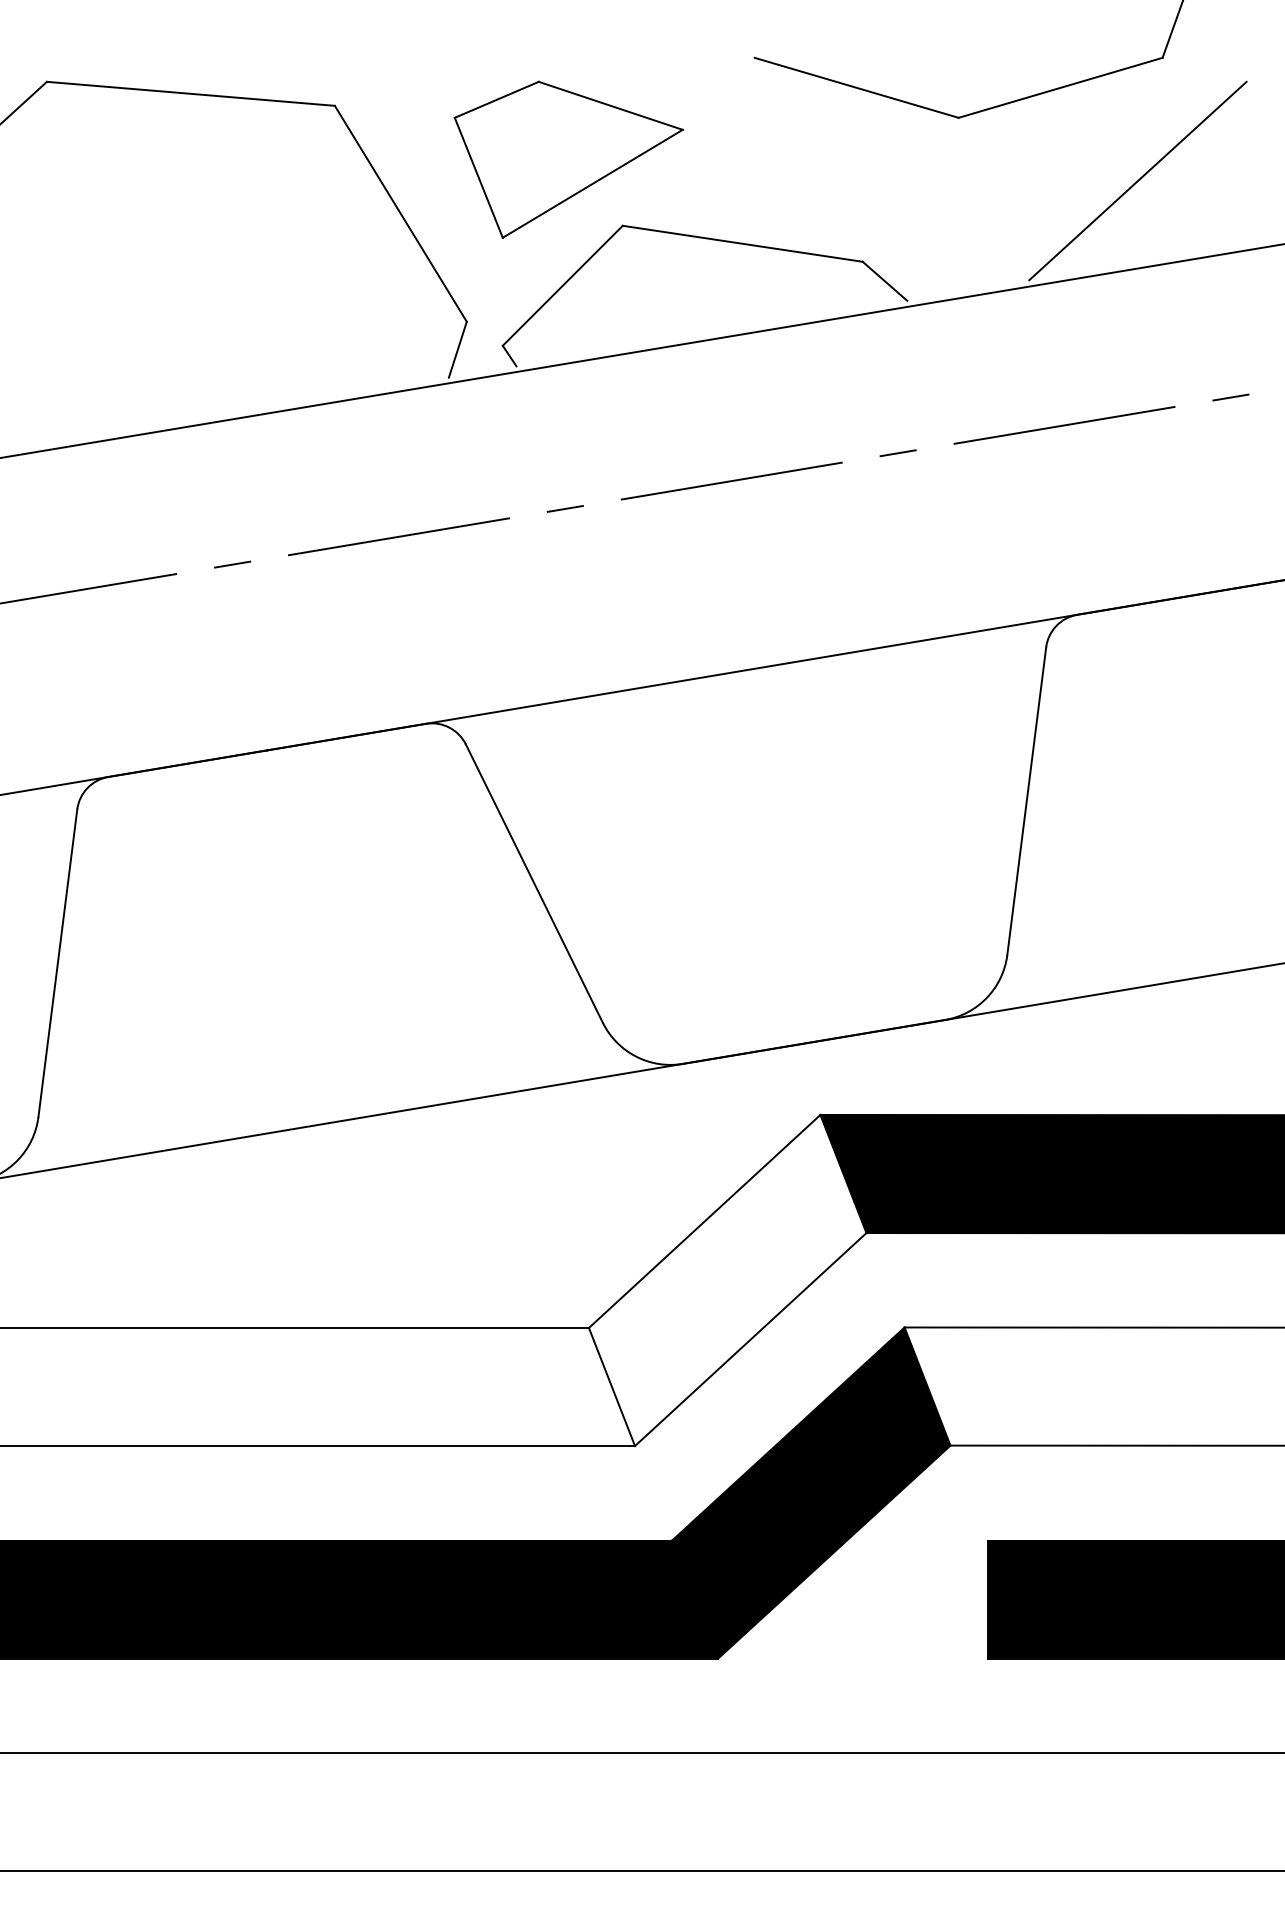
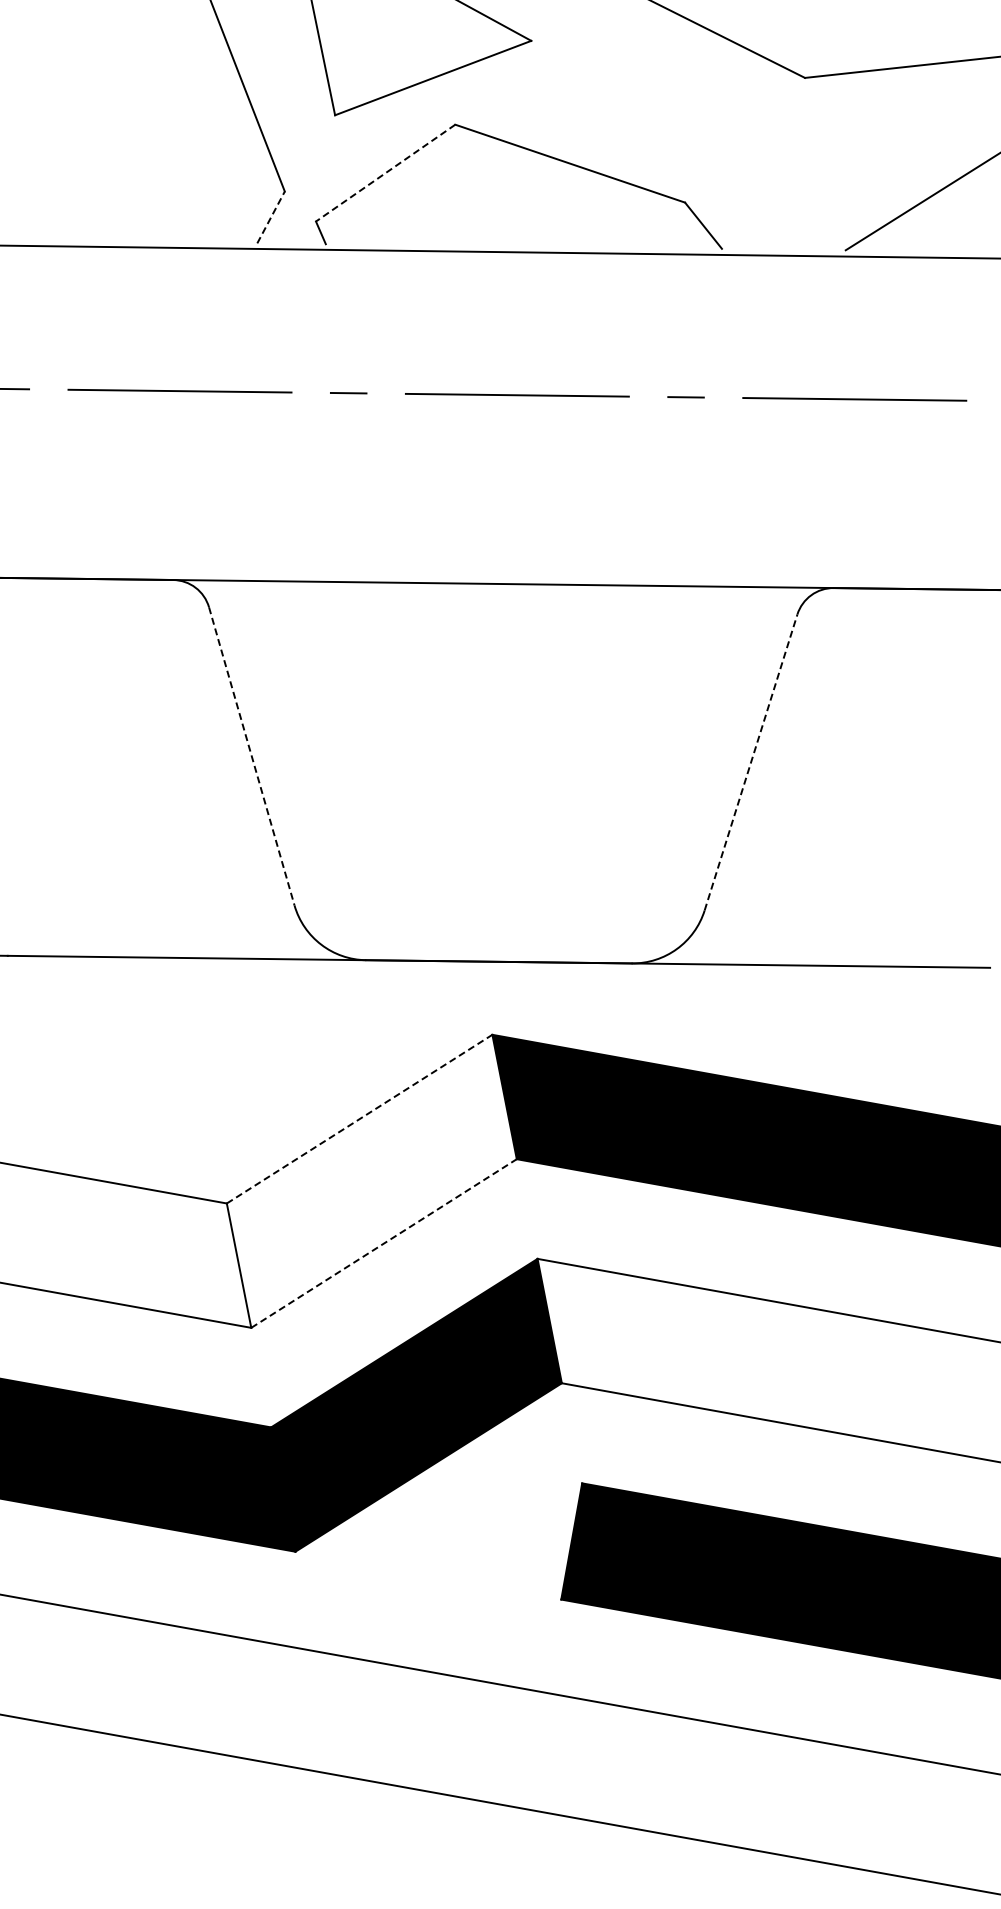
line: (562, 285) -> (385, 172), solid -> dashed
line: (458, 349) -> (271, 217), solid -> dashed
line: (1026, 800) -> (750, 761), solid -> dashed
line: (534, 884) -> (251, 757), solid -> dashed
line: (705, 1221) -> (360, 1119), solid -> dashed
line: (751, 1339) -> (384, 1243), solid -> dashed

